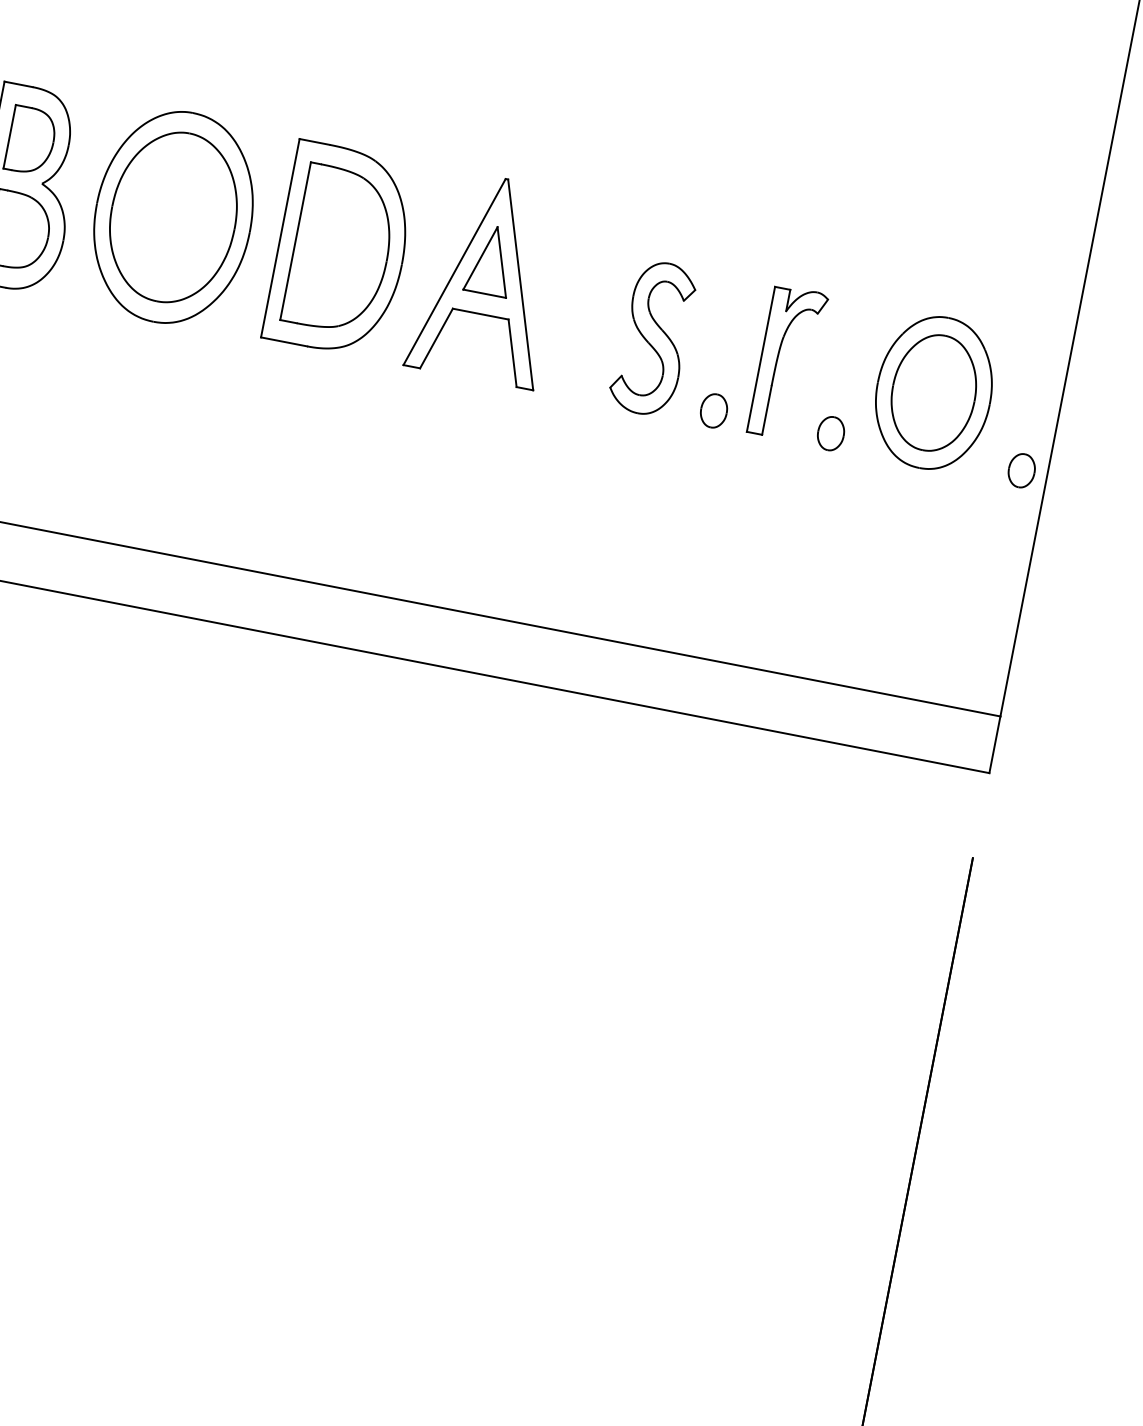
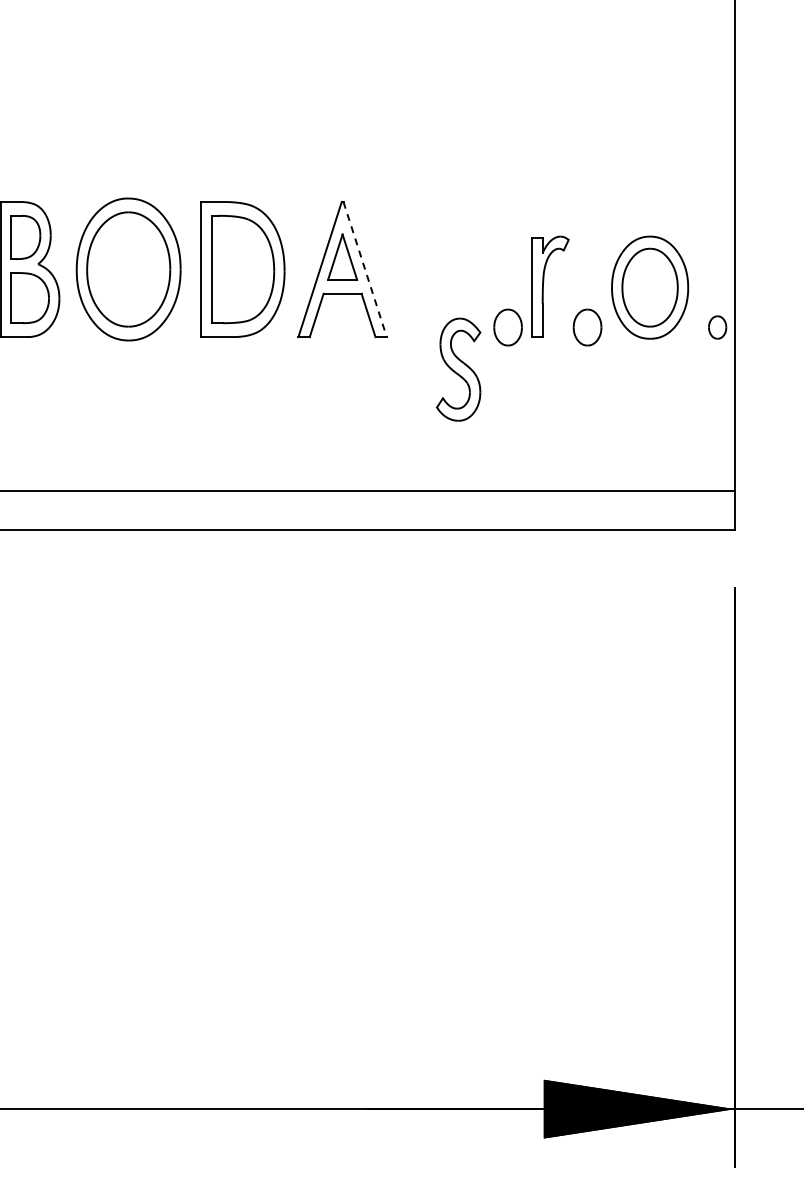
line: (521, 285) -> (365, 269), solid -> dashed
part: (652, 337) -> (458, 369), moved
part: (713, 410) -> (507, 327), size x1.6
part: (830, 433) -> (587, 327), size x1.6

